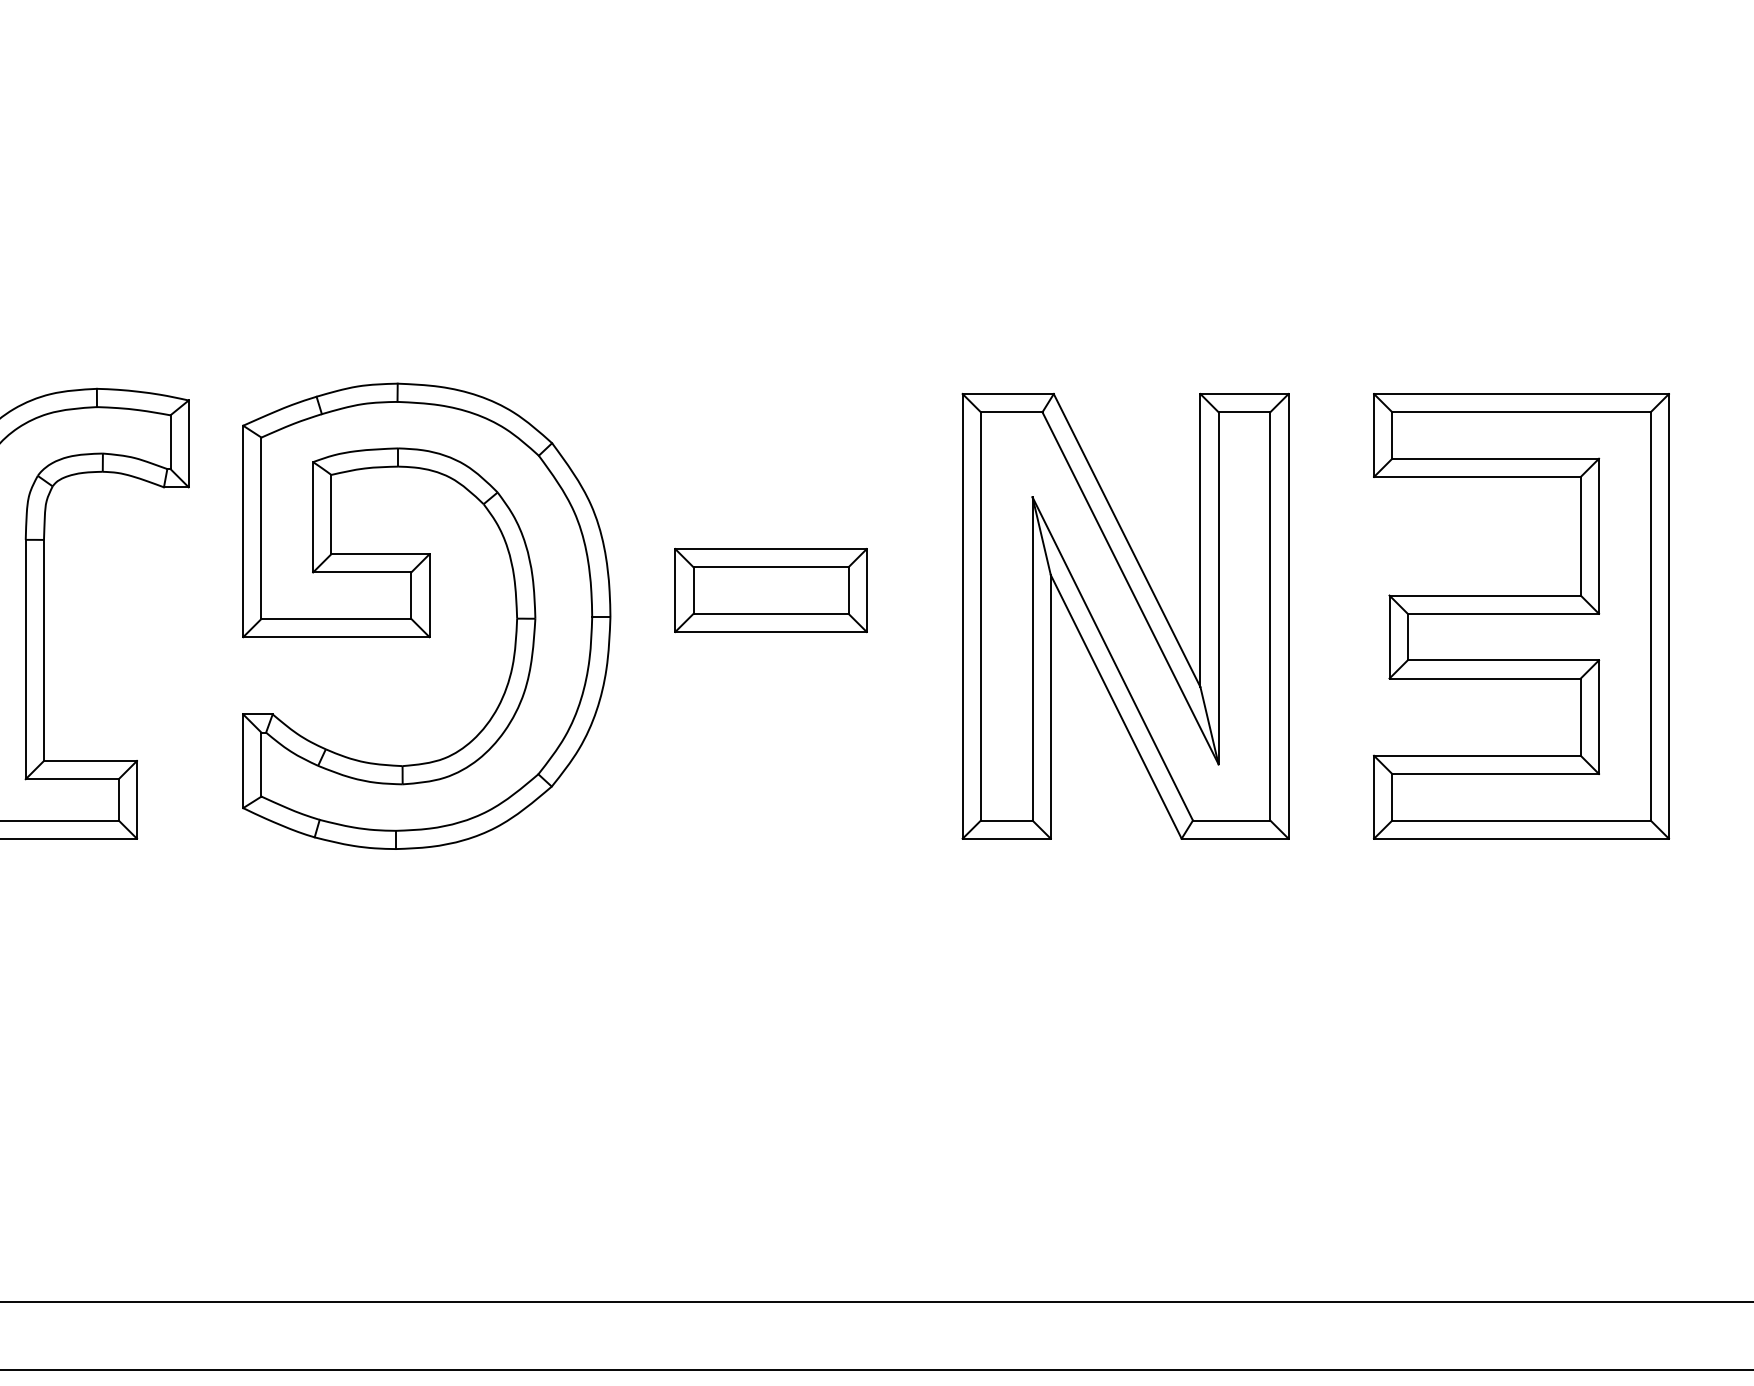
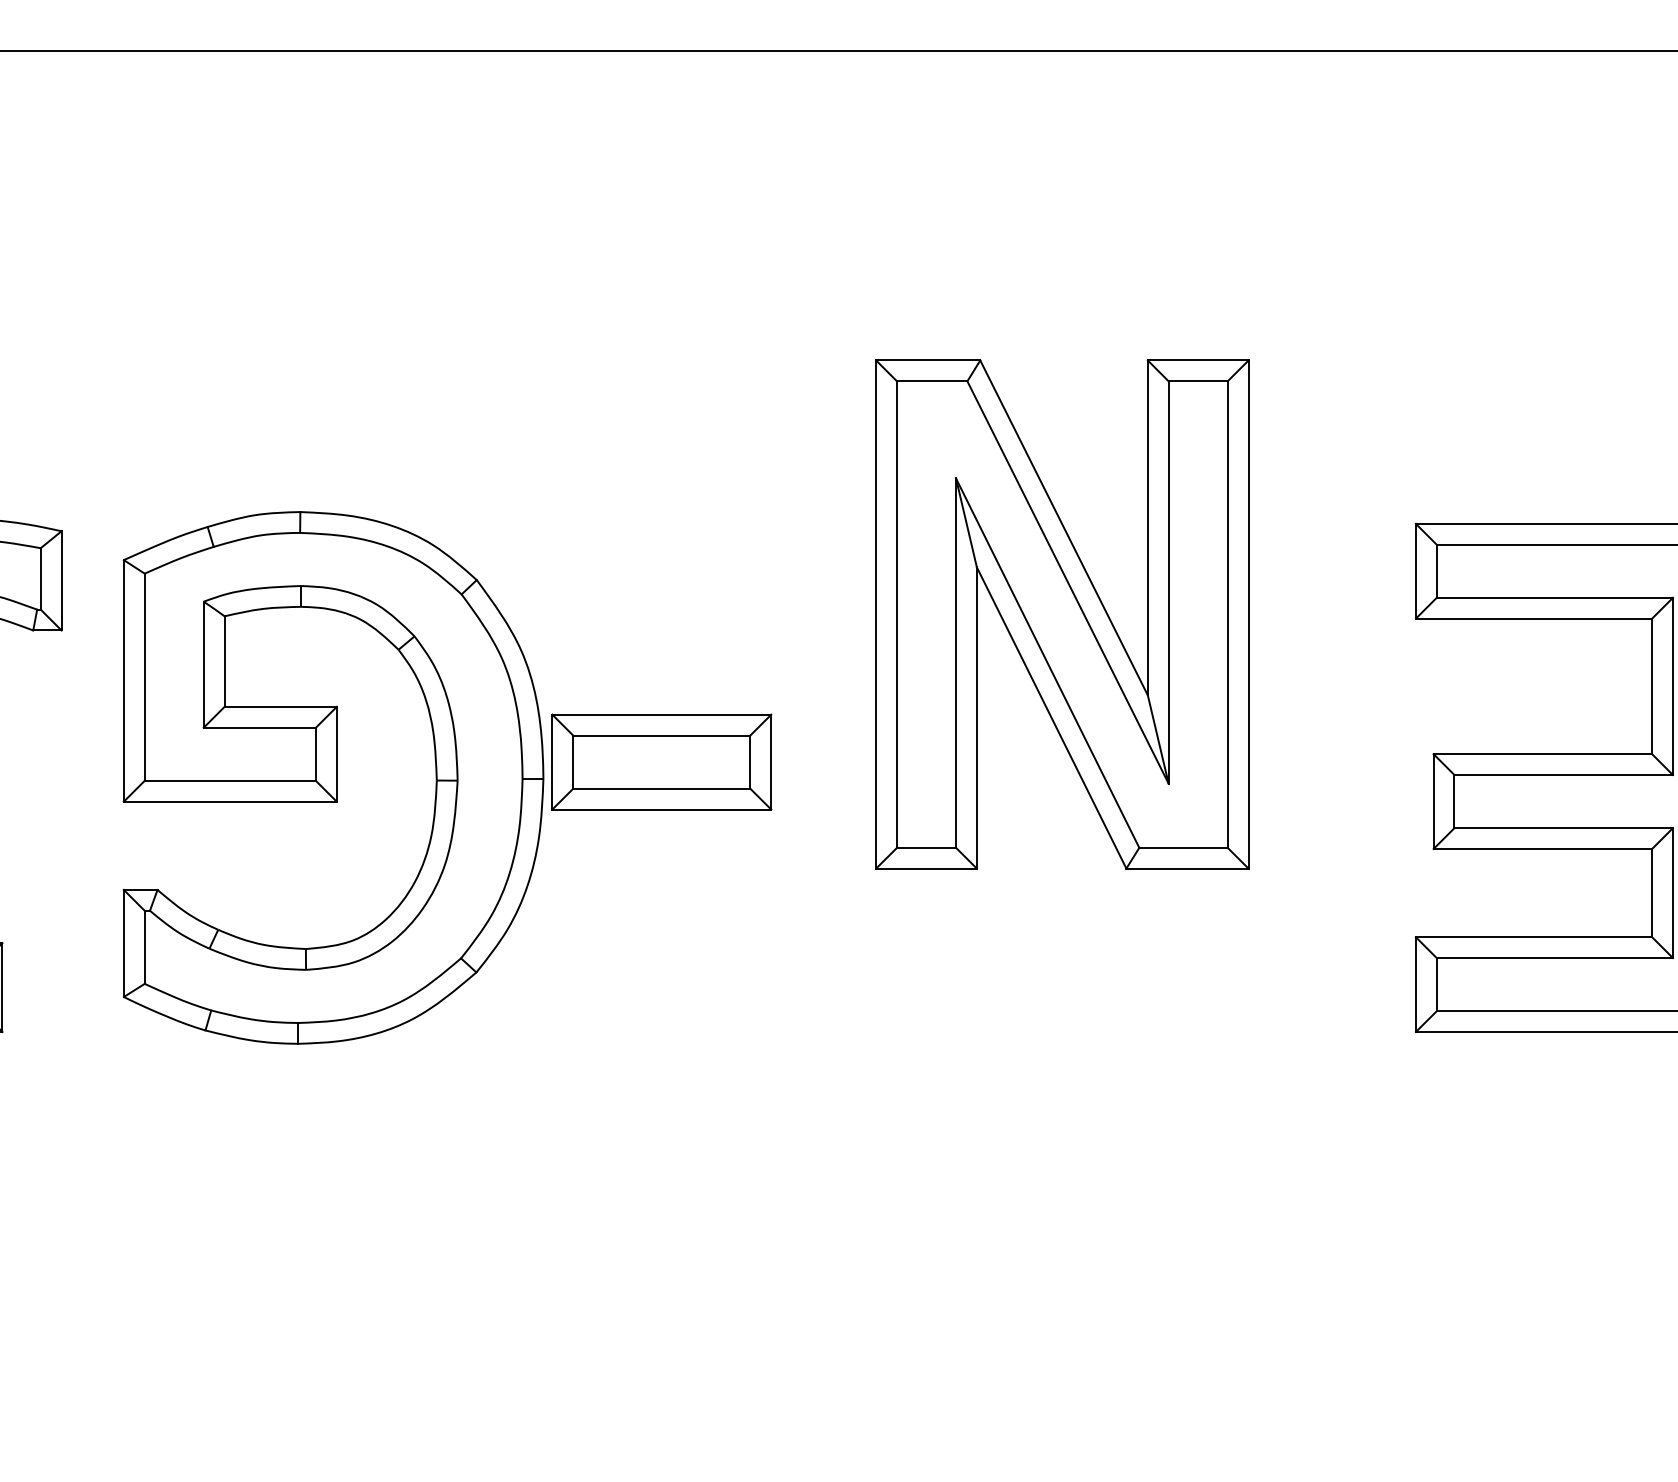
part: (770, 590) -> (661, 762), moved
part: (1125, 615) -> (1062, 613), moved

